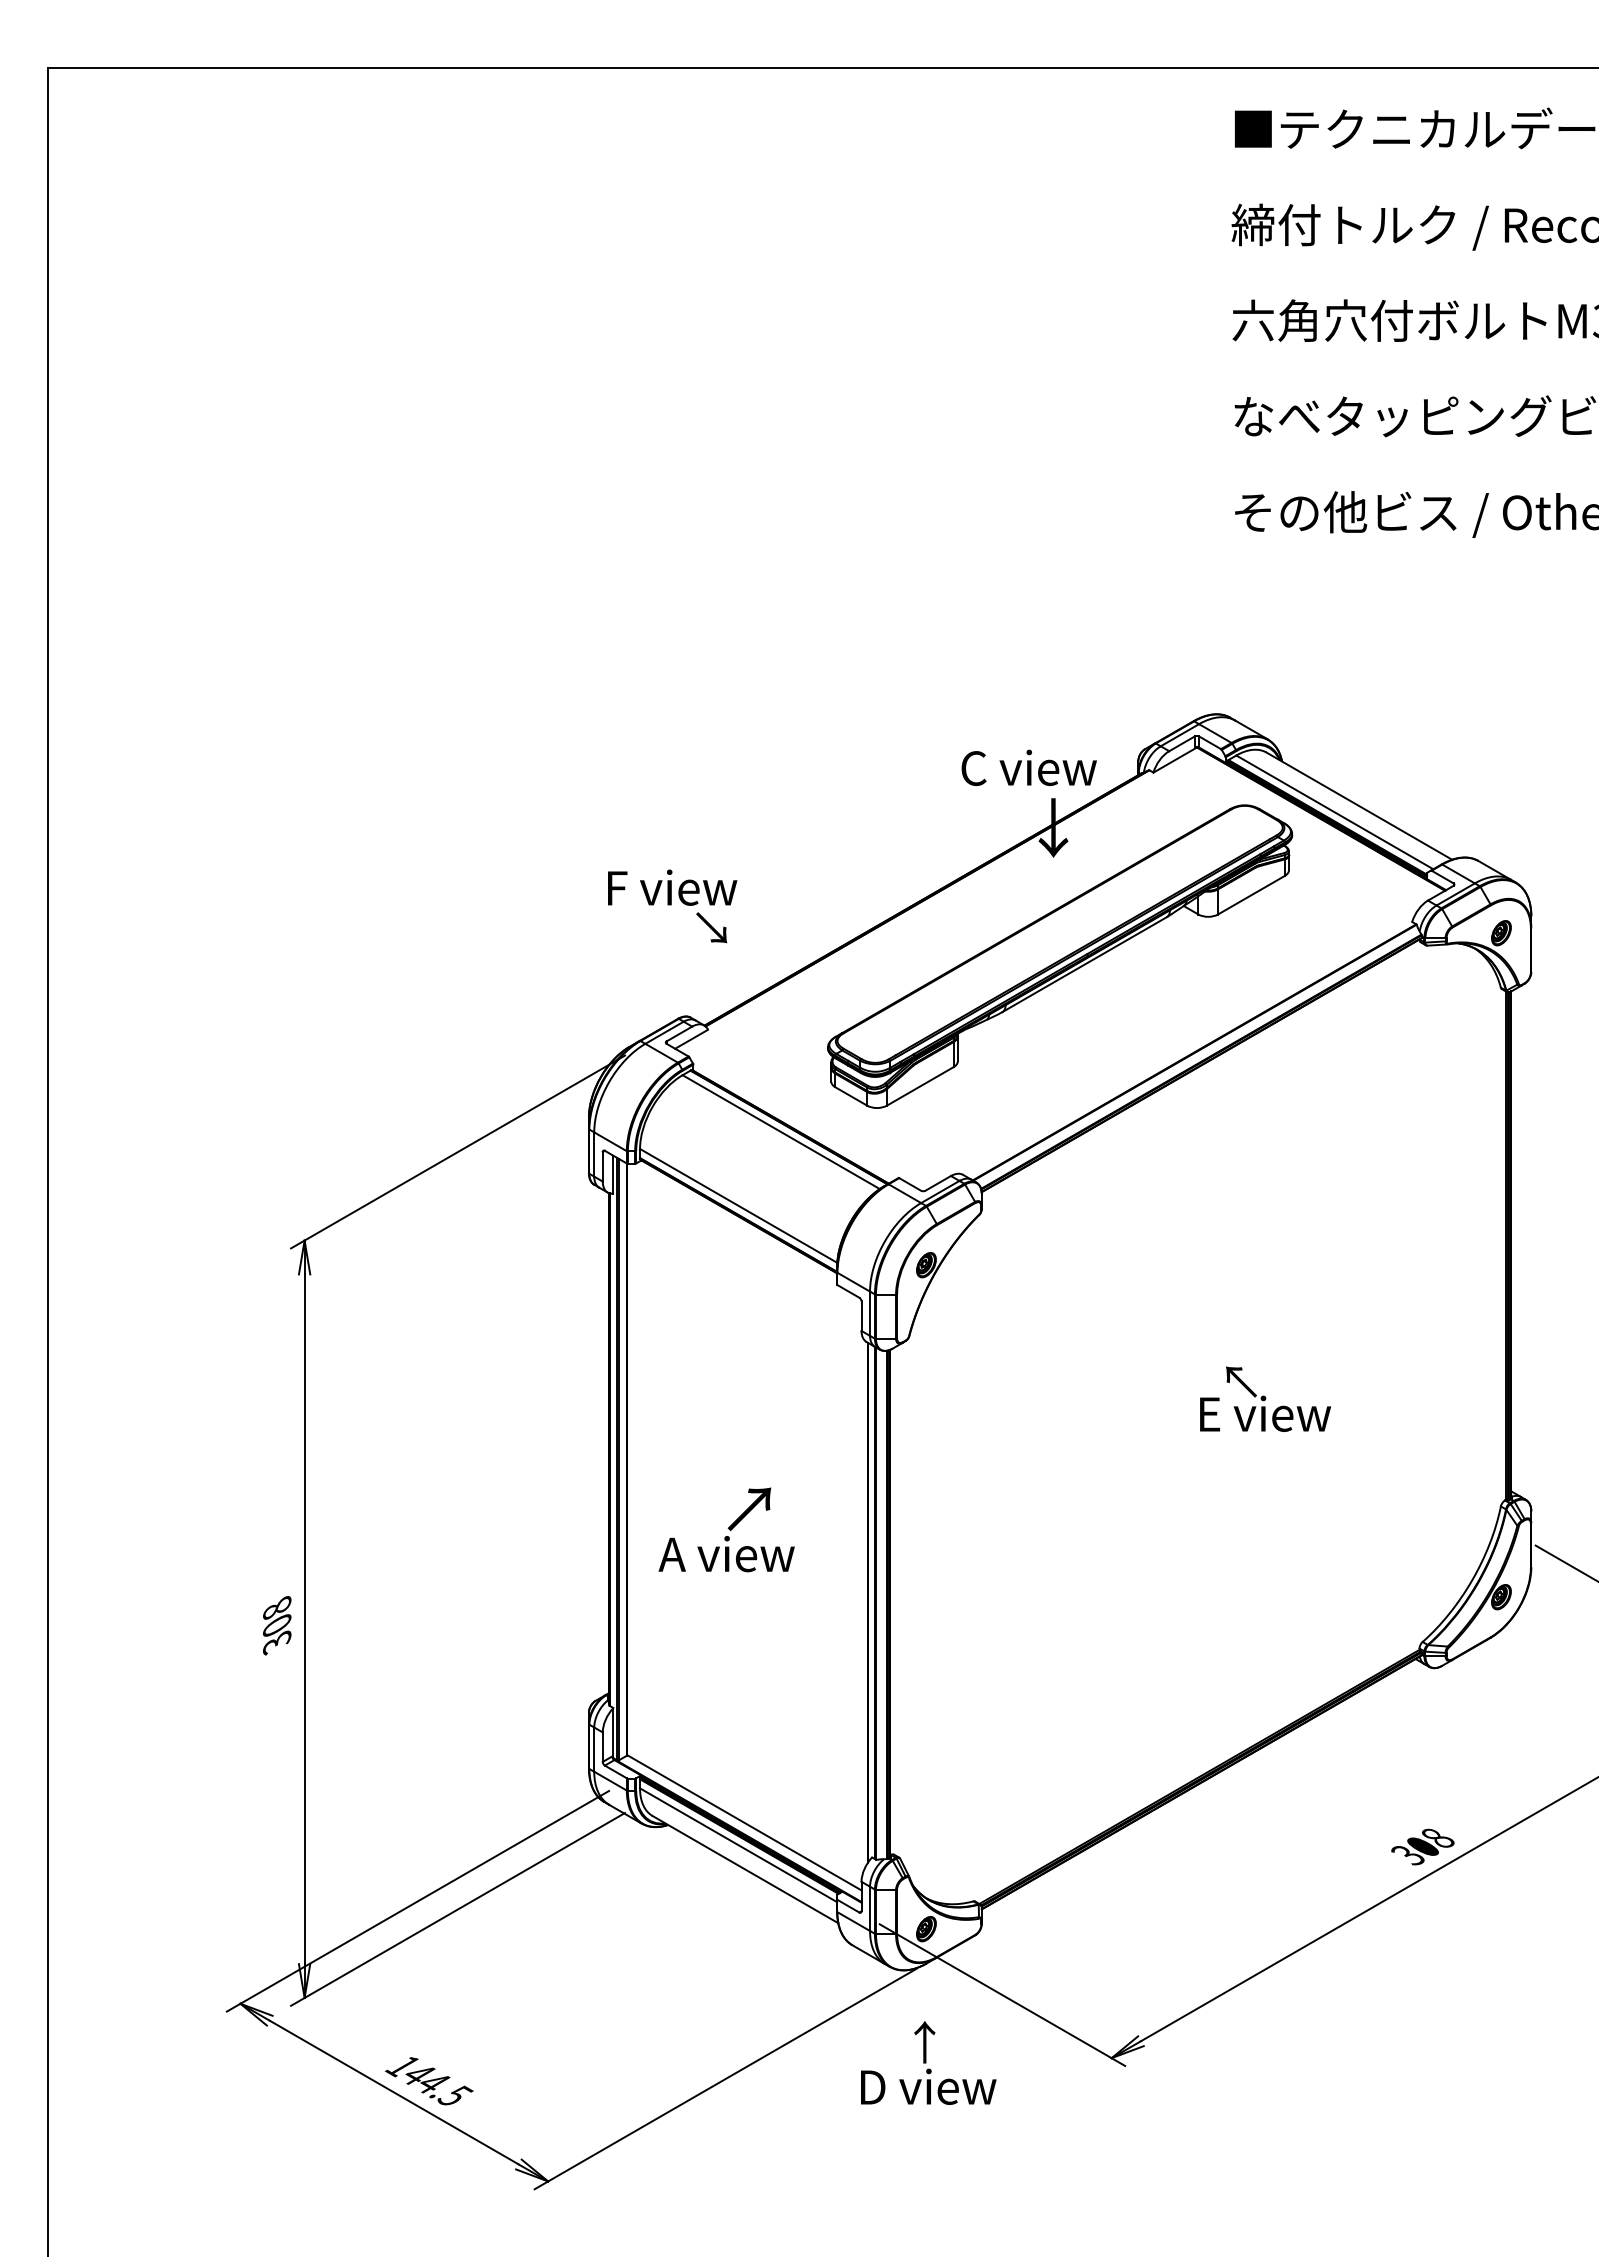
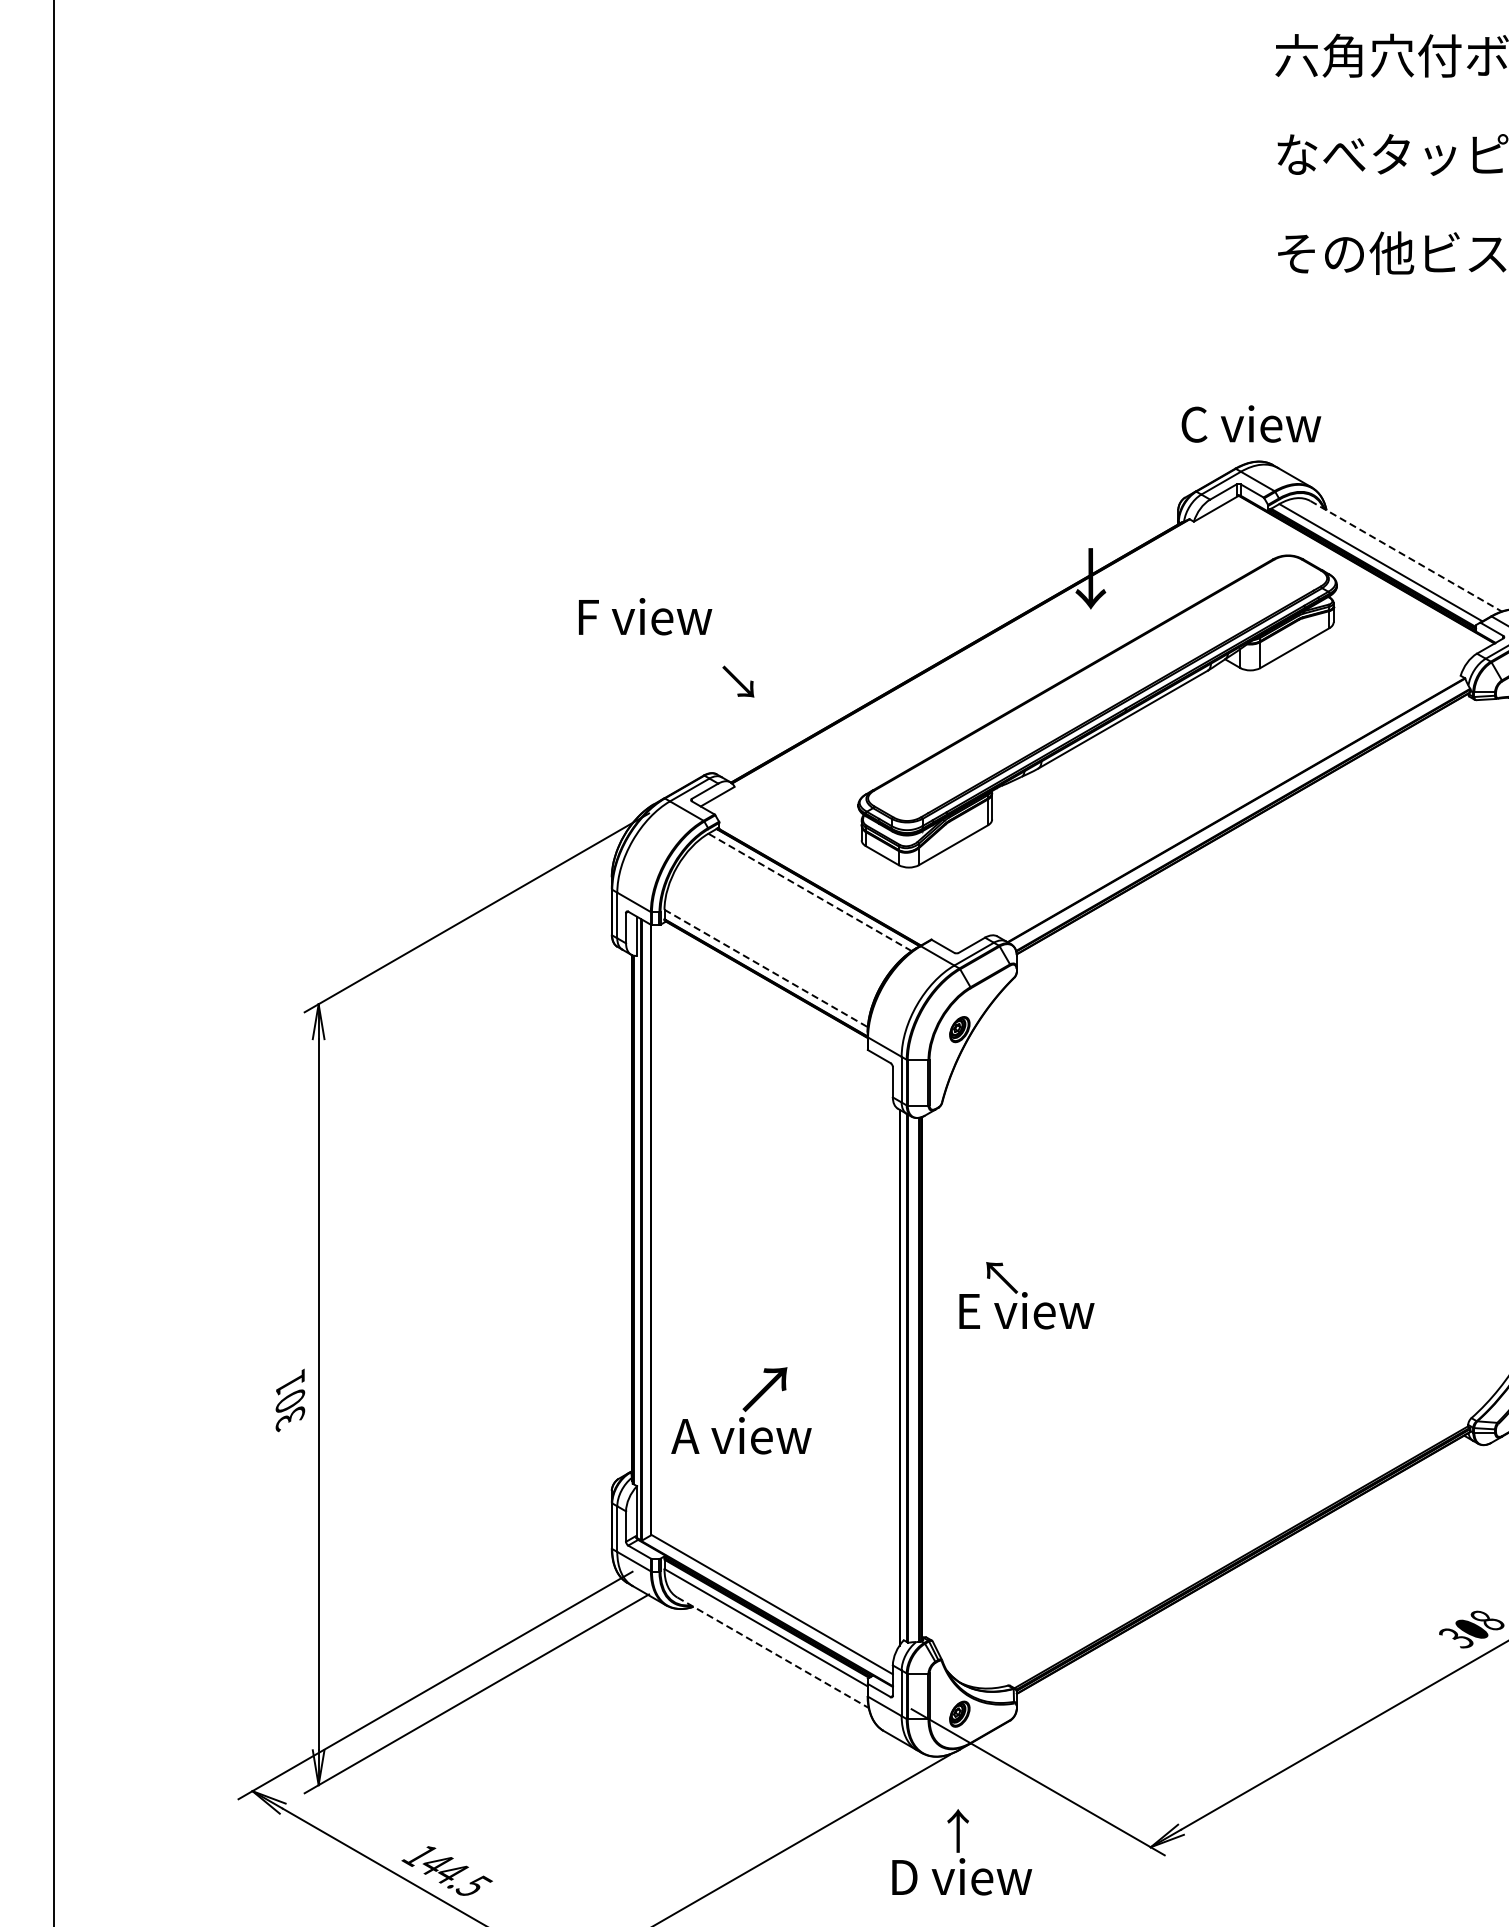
text: (1028, 767) -> (1250, 423), moved
line: (1359, 806) -> (1406, 556), solid -> dashed
text: (672, 887) -> (645, 616), moved
line: (781, 1132) -> (810, 892), solid -> dashed
line: (738, 1205) -> (766, 968), solid -> dashed
text: (1265, 1398) -> (1026, 1294), moved
text: (726, 1529) -> (741, 1410), moved
text: (277, 1606) -> (290, 1381), 308 -> 301
line: (745, 1869) -> (773, 1652), solid -> dashed

